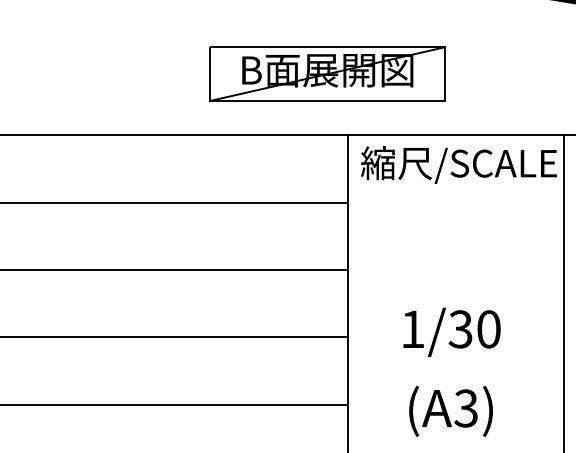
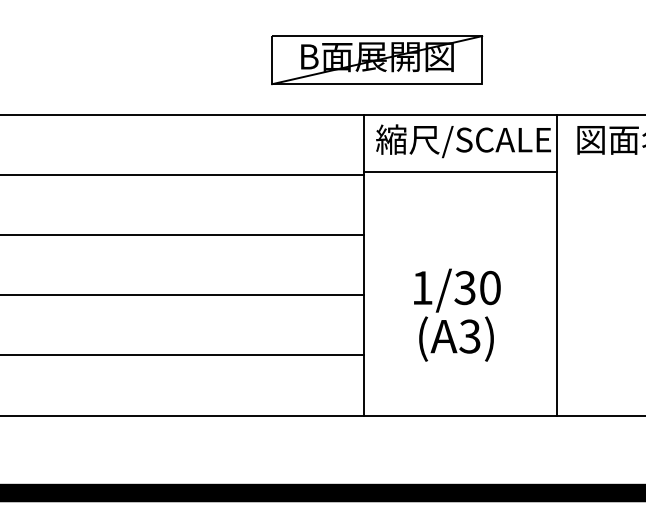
part: (327, 74) -> (377, 60), moved
line: (455, 198) -> (460, 171), added
text: (451, 410) -> (456, 338), moved

